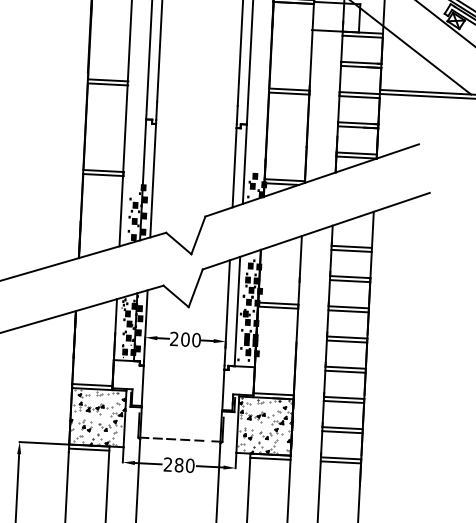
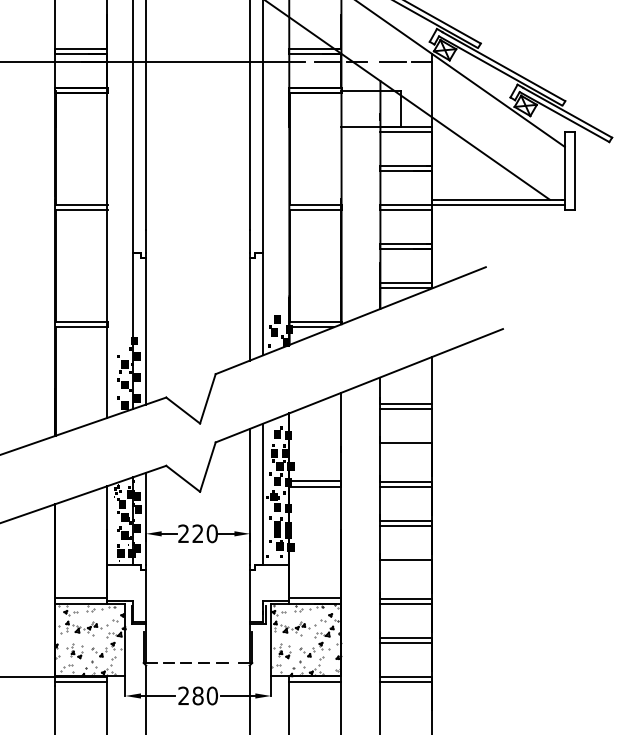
line: (350, 280) -> (406, 447), removed
text: (185, 339) -> (197, 533), 200 -> 220
line: (345, 371) -> (406, 564), removed

